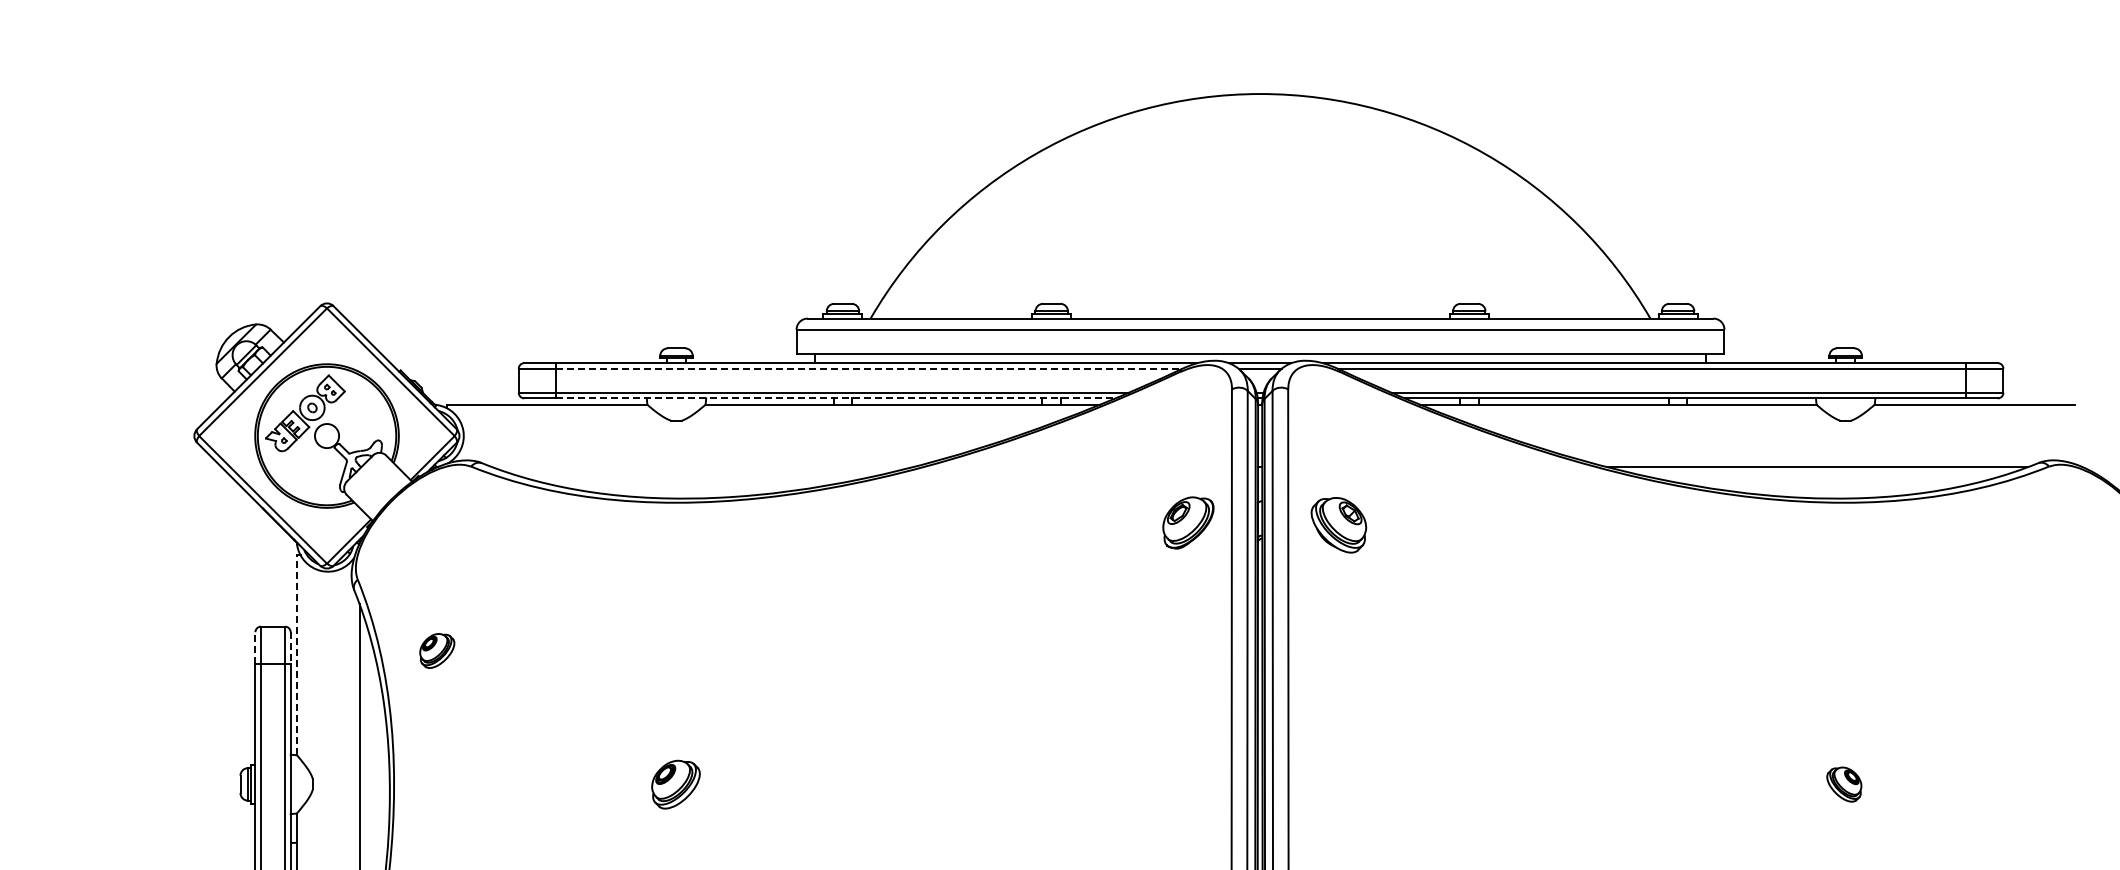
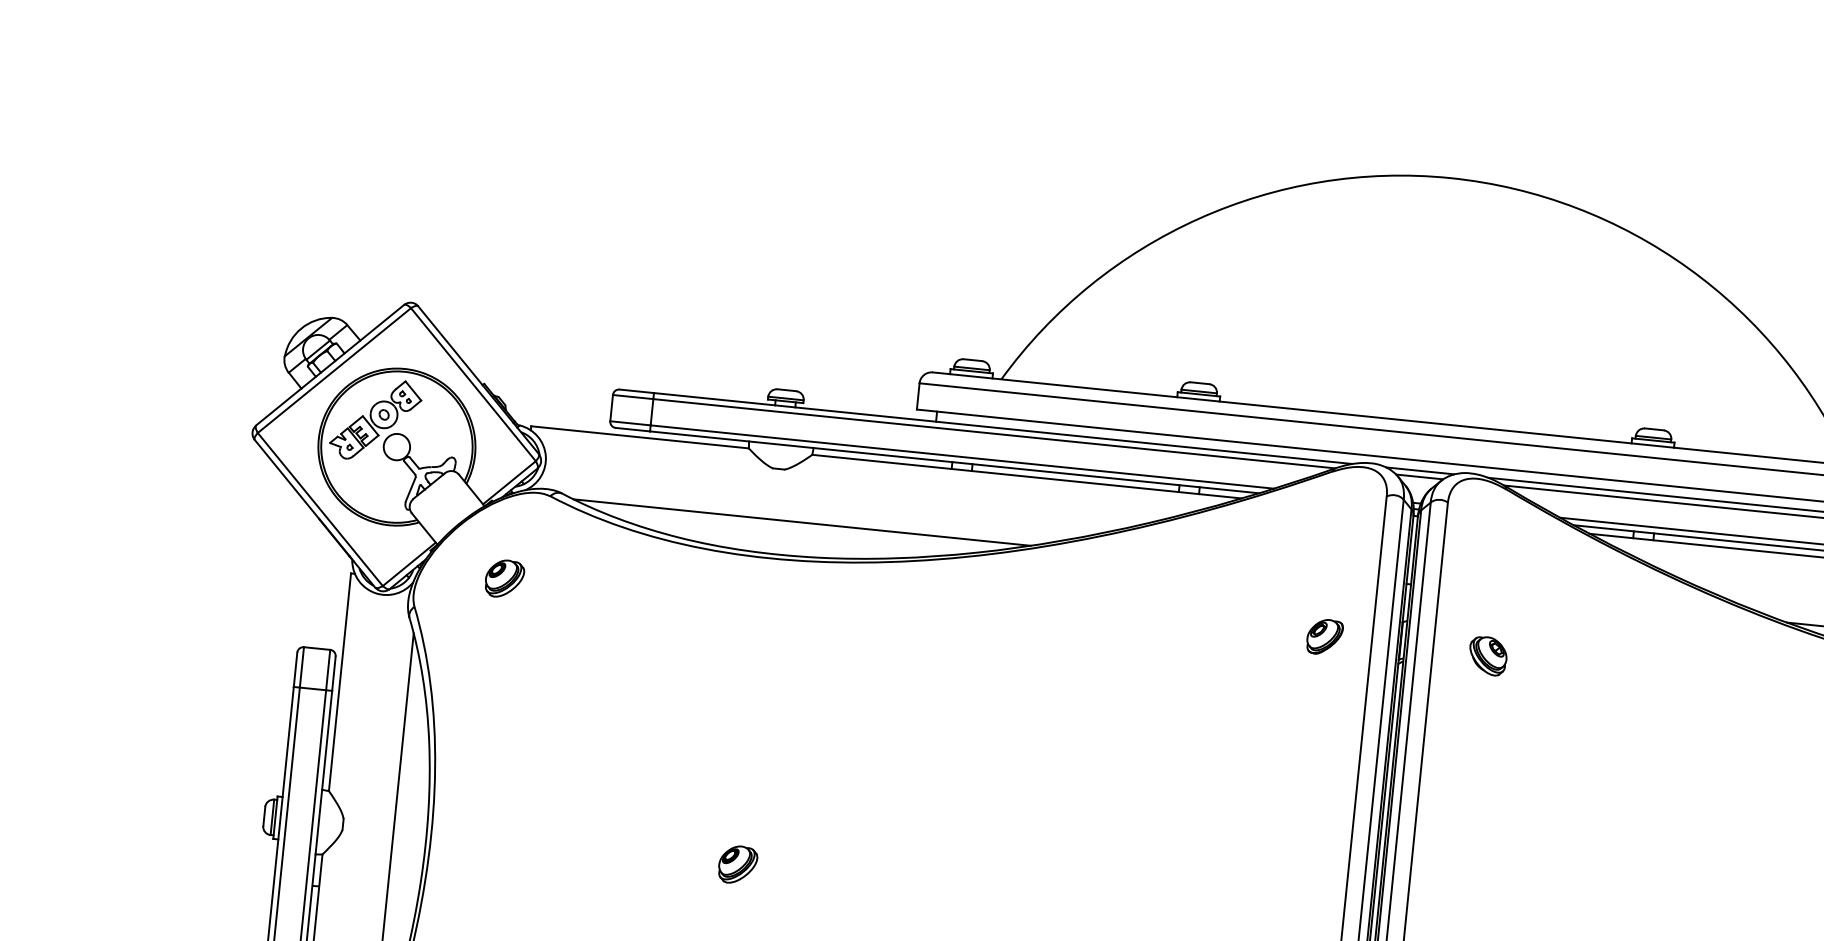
line: (869, 368) -> (994, 433), dashed -> solid
line: (835, 398) -> (954, 462), dashed -> solid
line: (702, 467) -> (801, 522), added
part: (1188, 523) -> (1324, 637), size x0.62
part: (1338, 525) -> (1487, 656), size x0.62
line: (255, 648) -> (295, 670), dashed -> solid
line: (290, 648) -> (333, 674), dashed -> solid
part: (437, 650) -> (505, 578), moved
line: (296, 654) -> (339, 681), dashed -> solid
part: (675, 784) -> (737, 864), size x0.71

